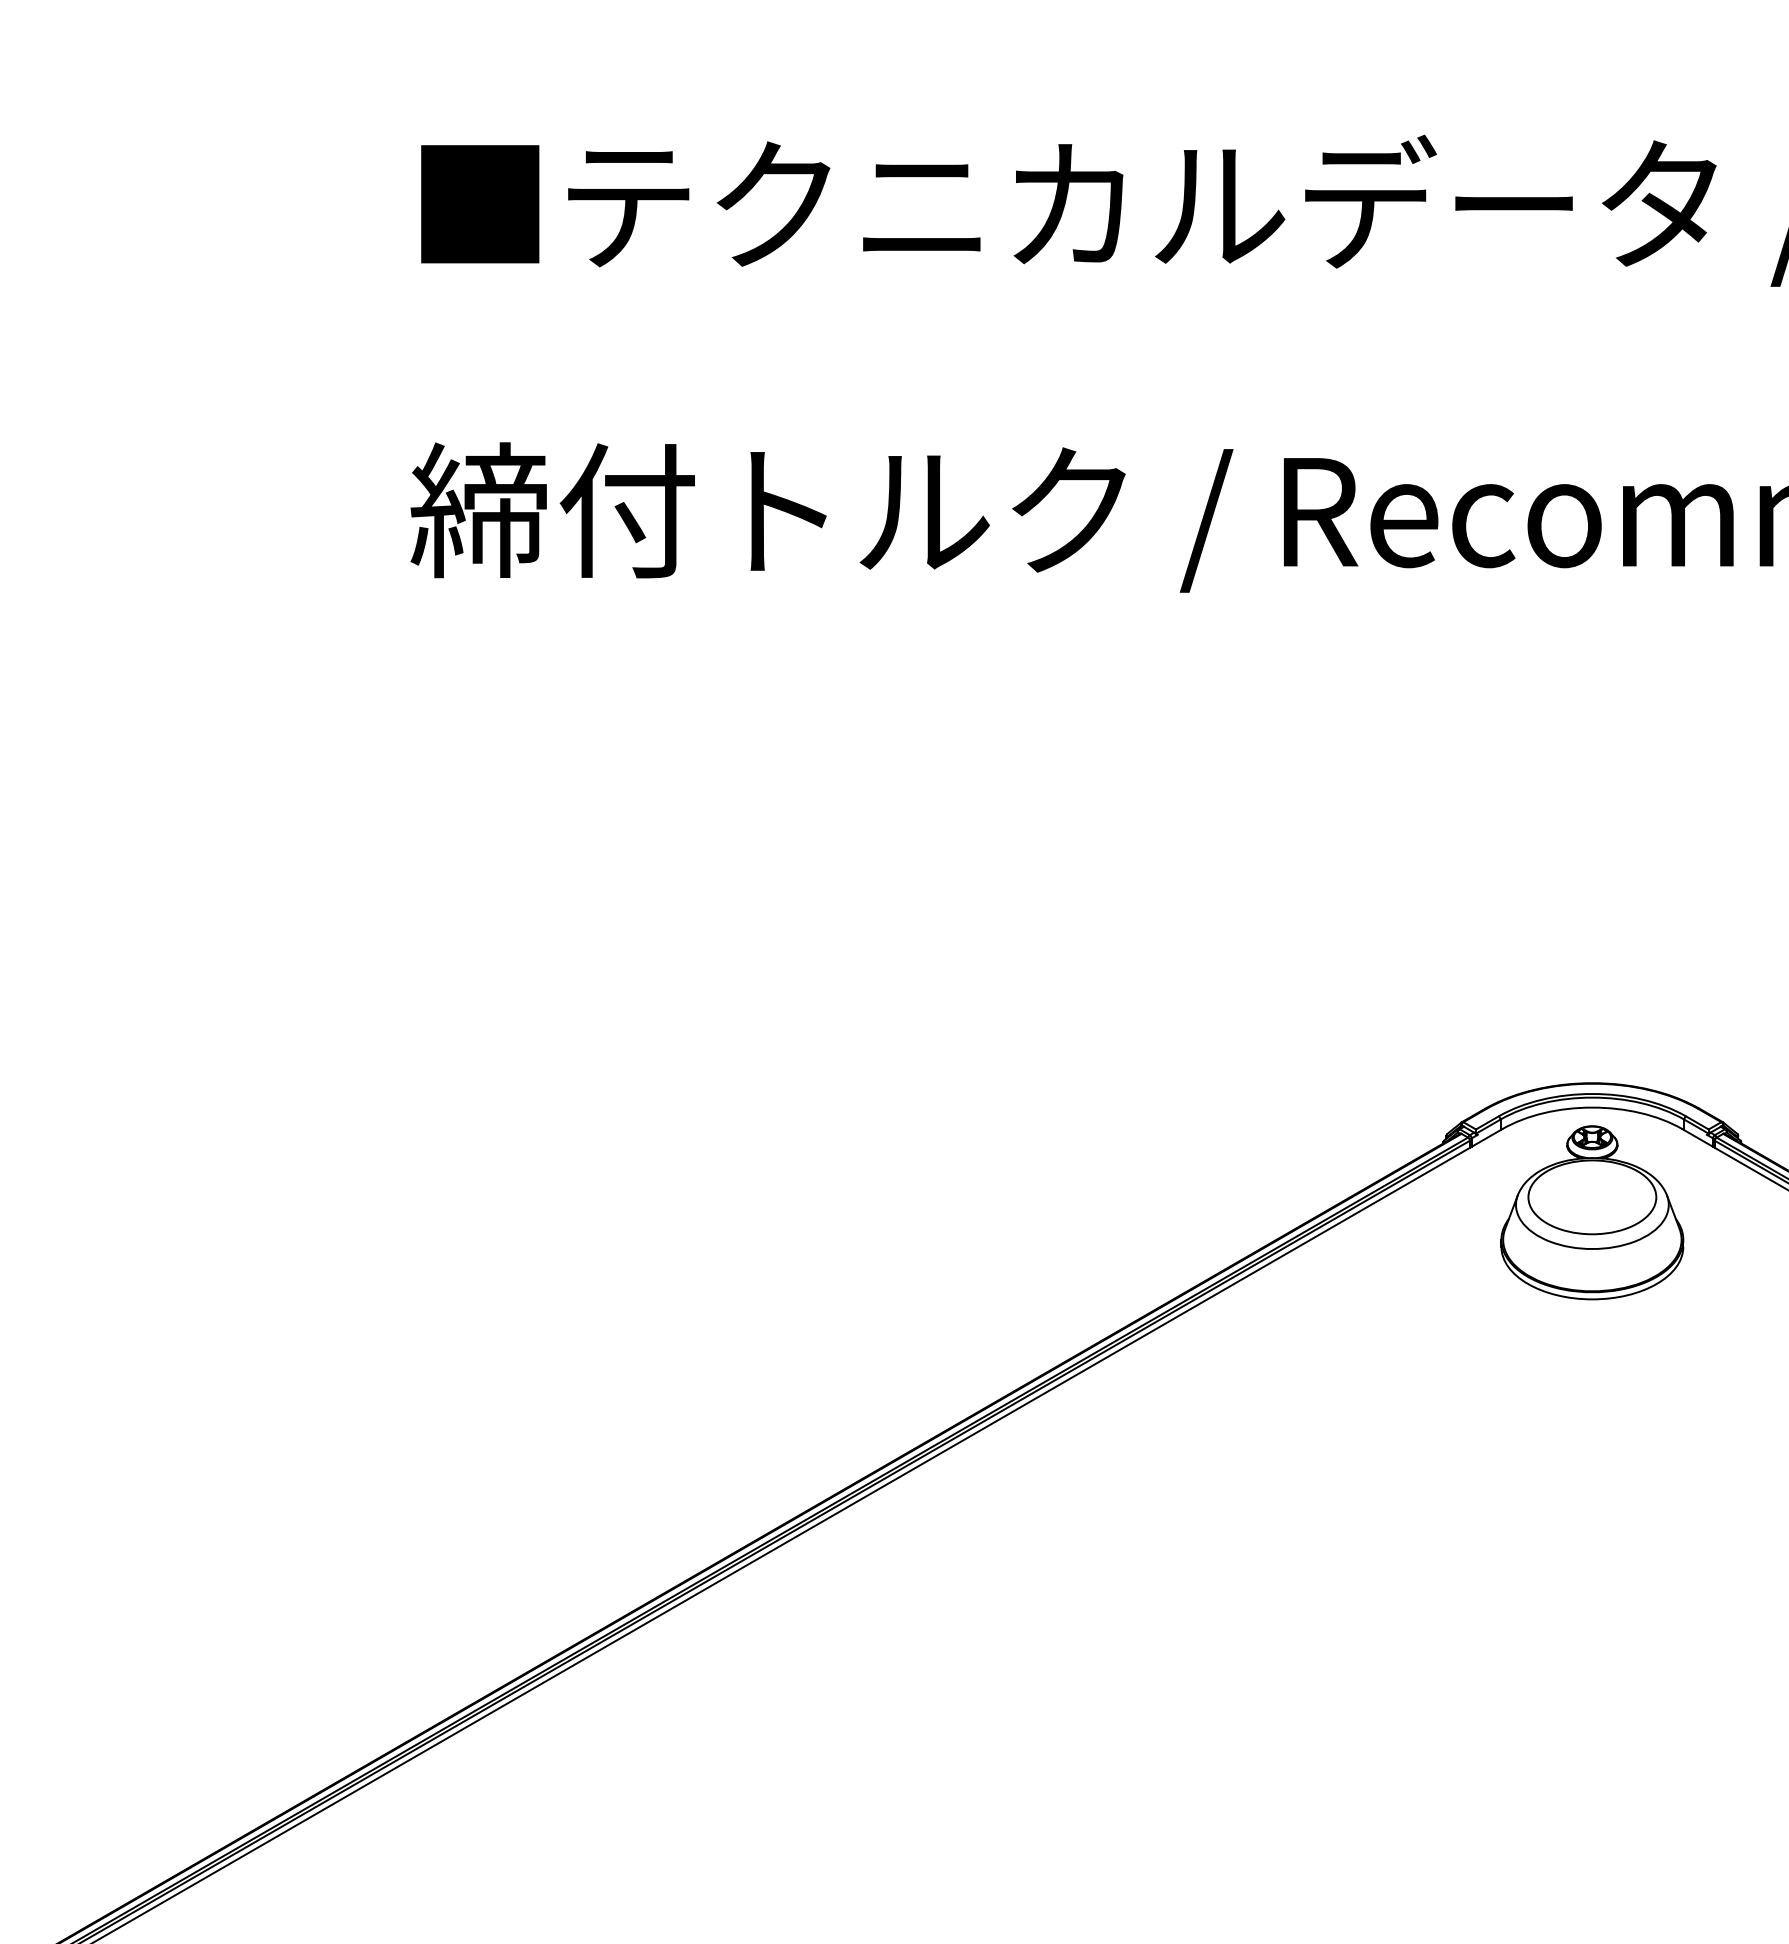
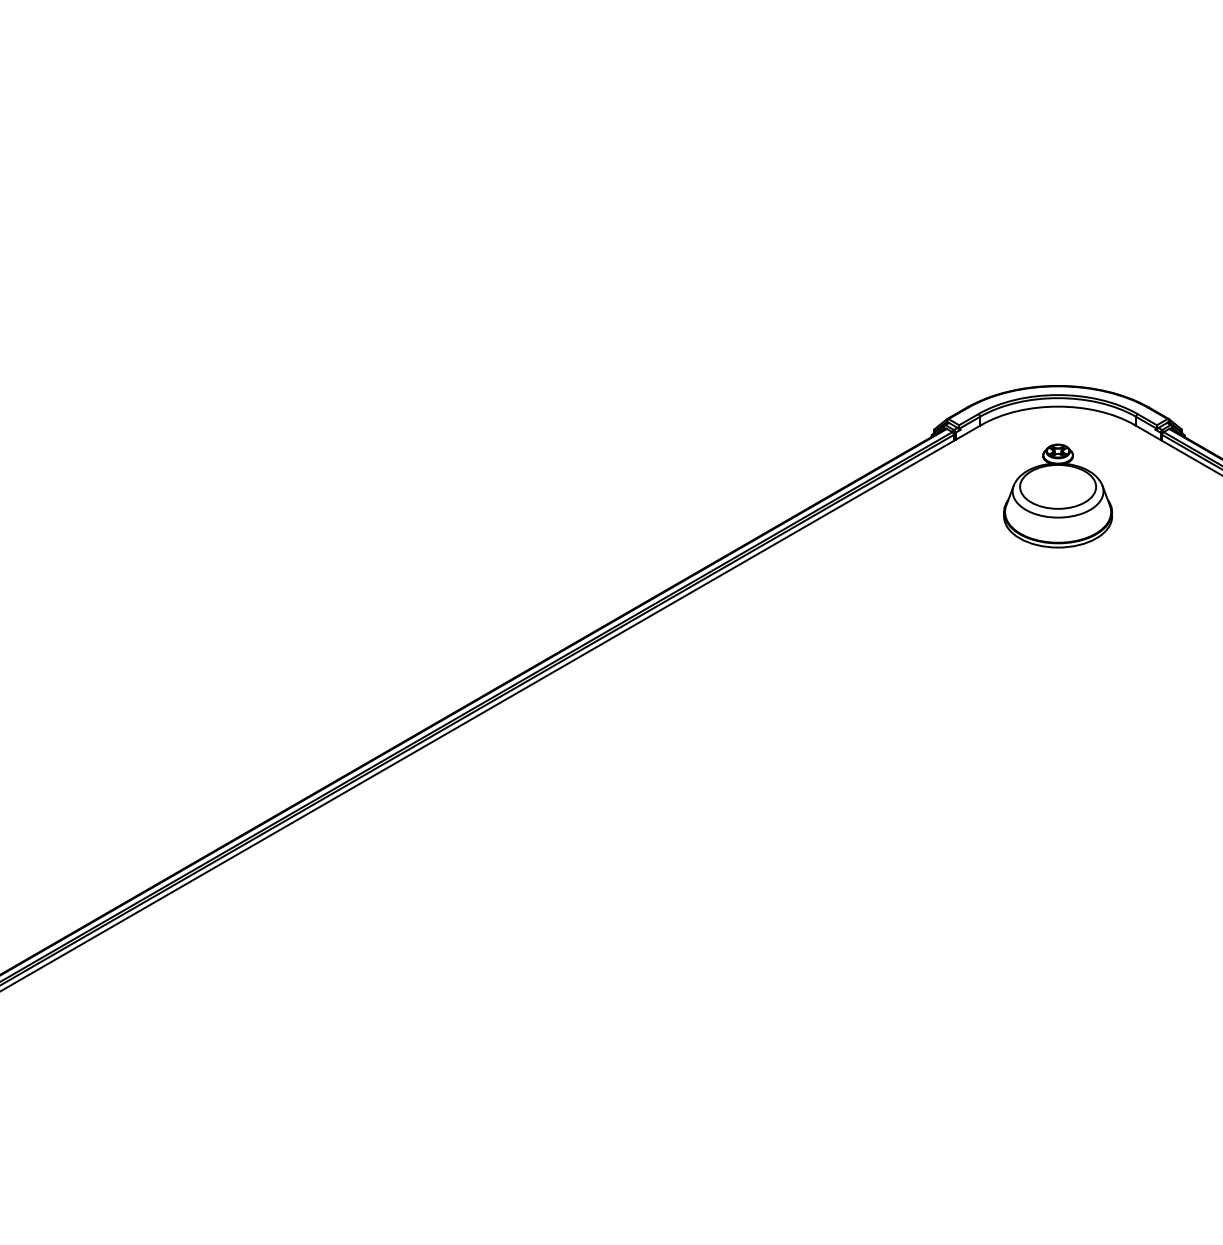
part: (1592, 1212) -> (1058, 495), size x0.7

